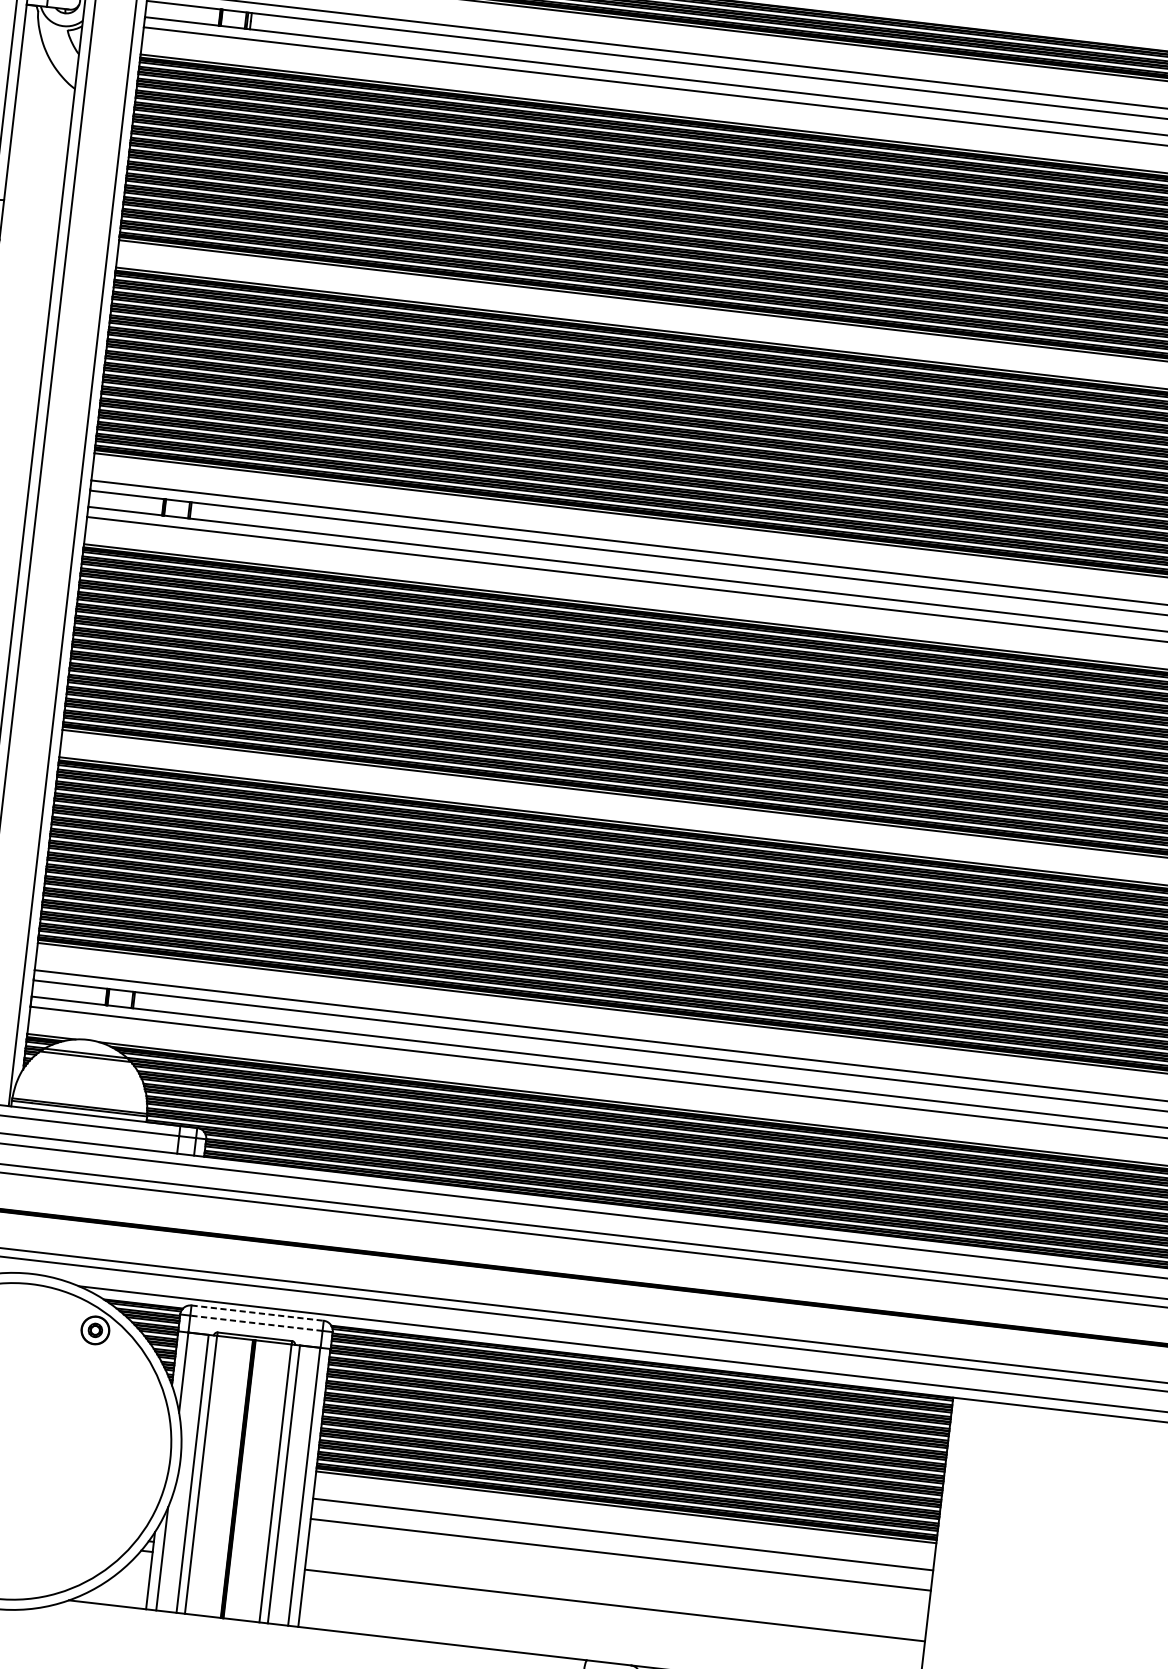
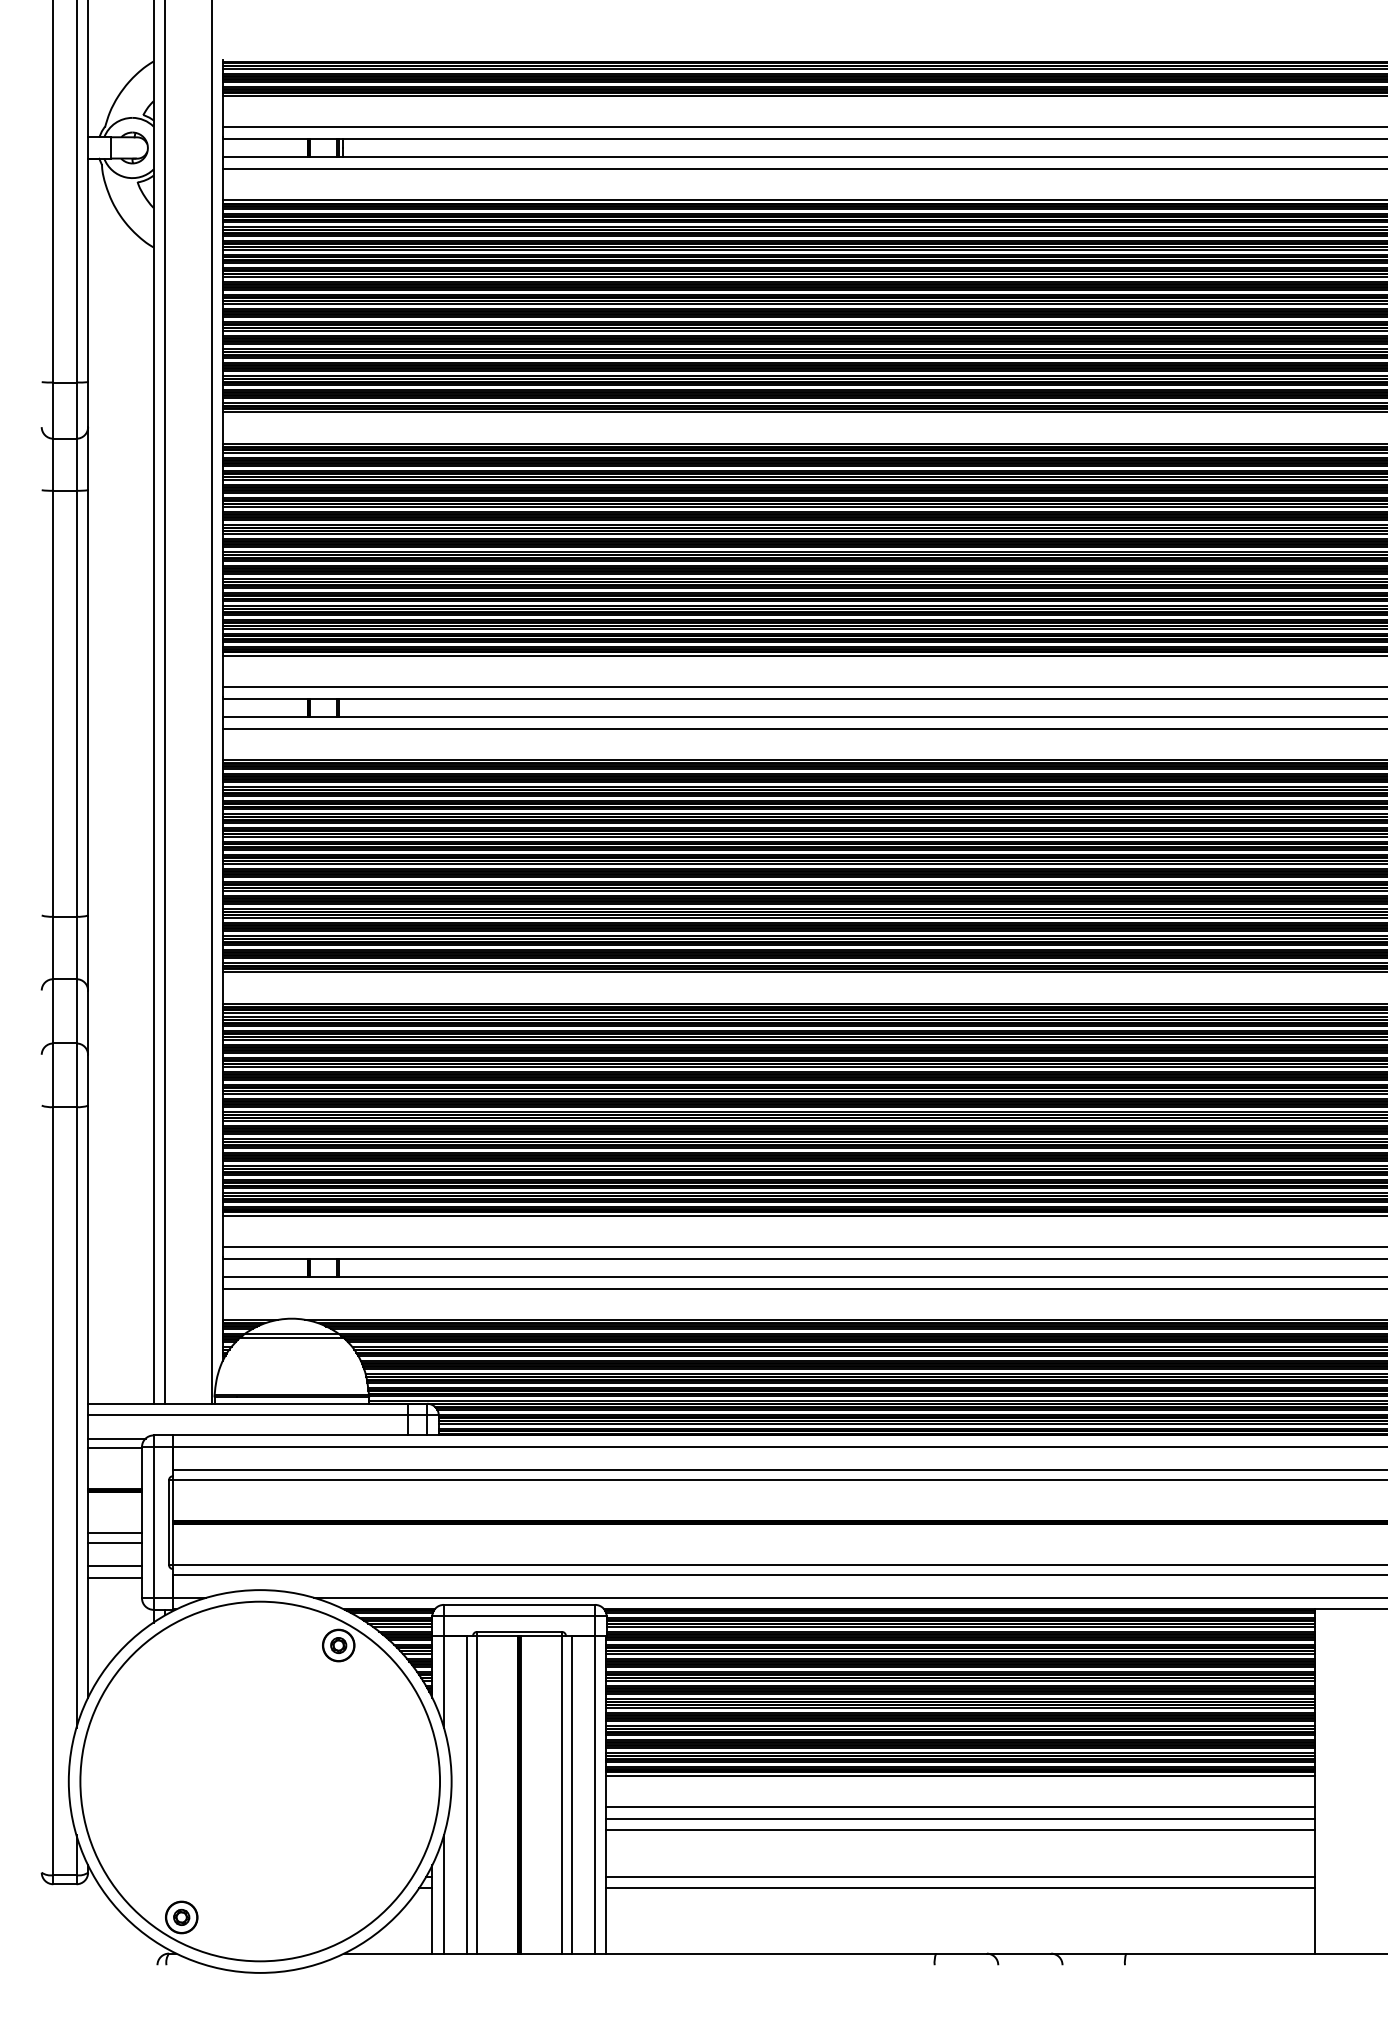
line: (257, 1312) -> (519, 1604), dashed -> solid
line: (256, 1323) -> (519, 1616), dashed -> solid
line: (621, 1544) -> (960, 1818), added
line: (615, 1595) -> (960, 1876), added

